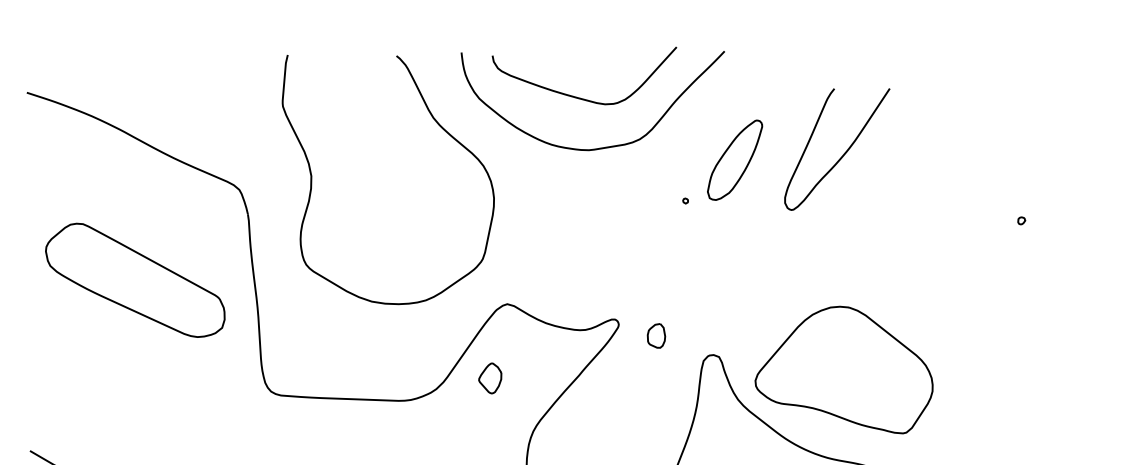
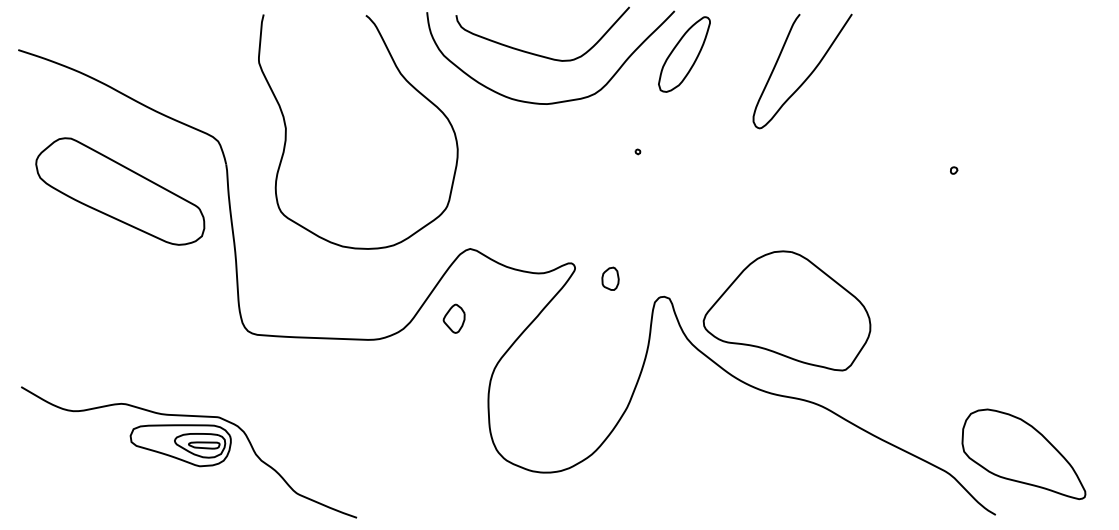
curve: (842, 154) -> (807, 76), moved
part: (735, 160) -> (684, 54), moved
part: (135, 280) -> (120, 191), moved

